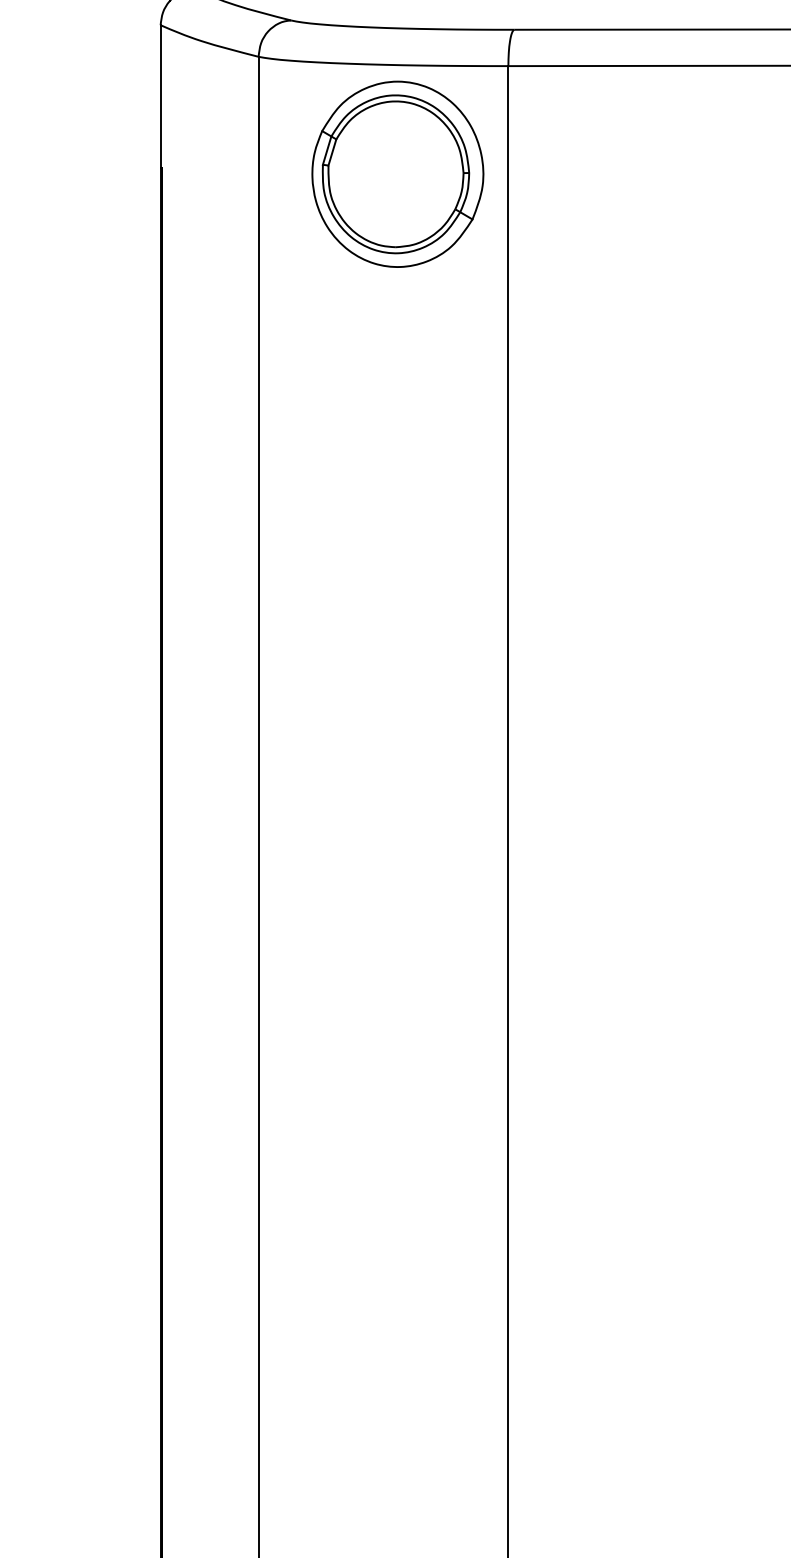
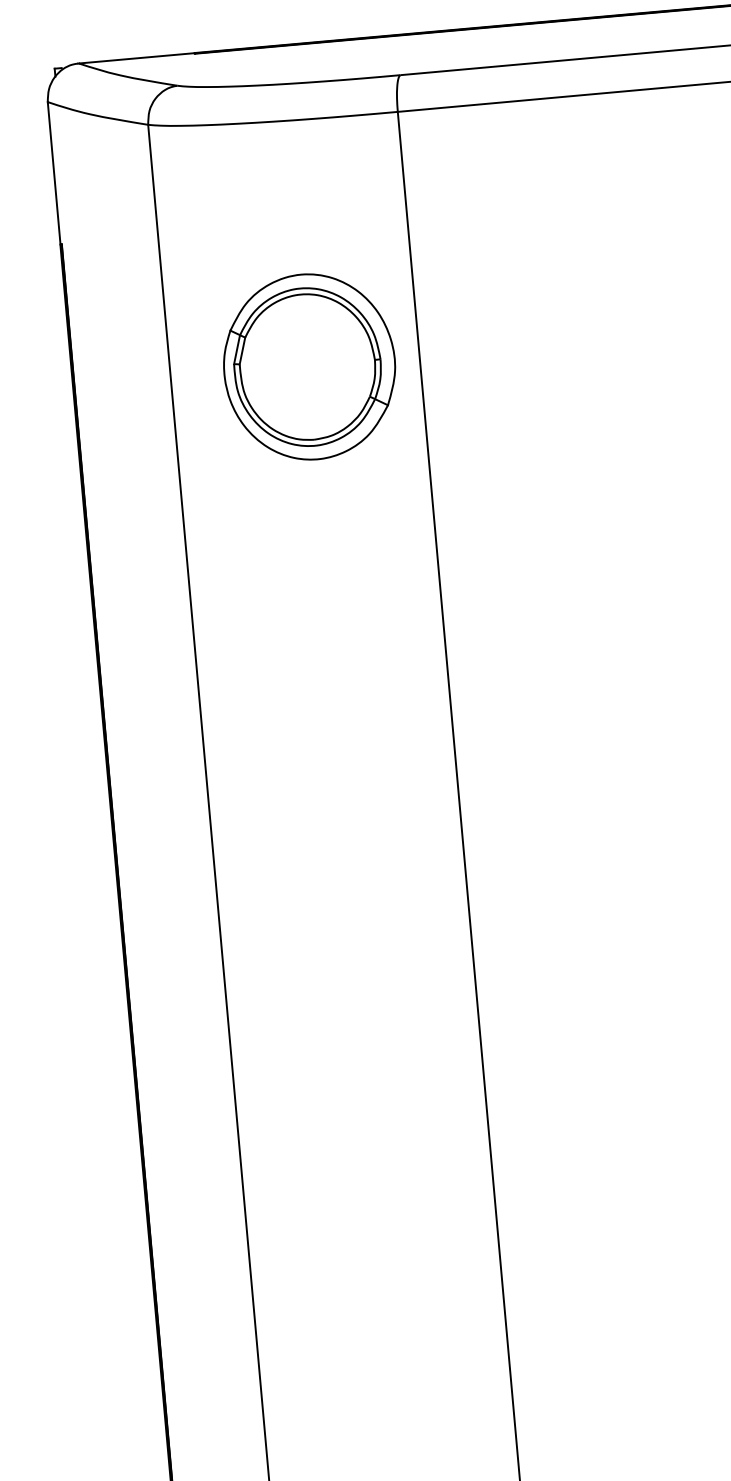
part: (397, 173) -> (309, 366), moved

